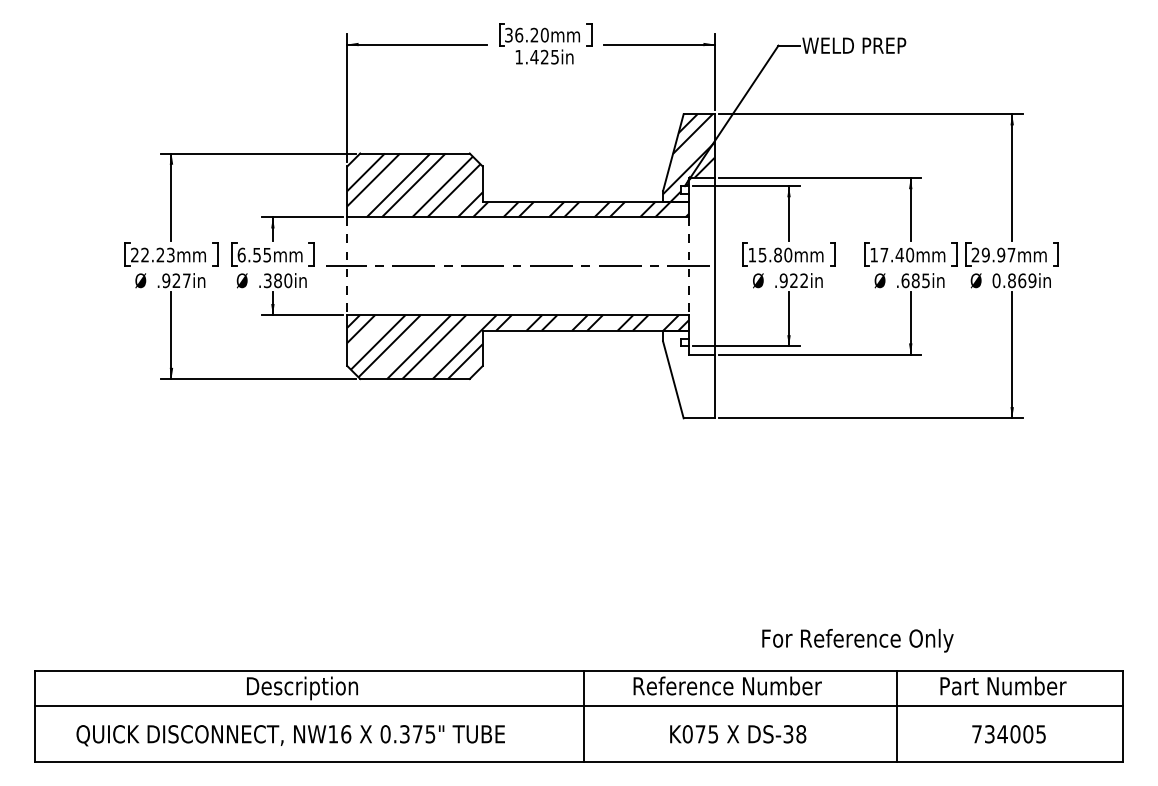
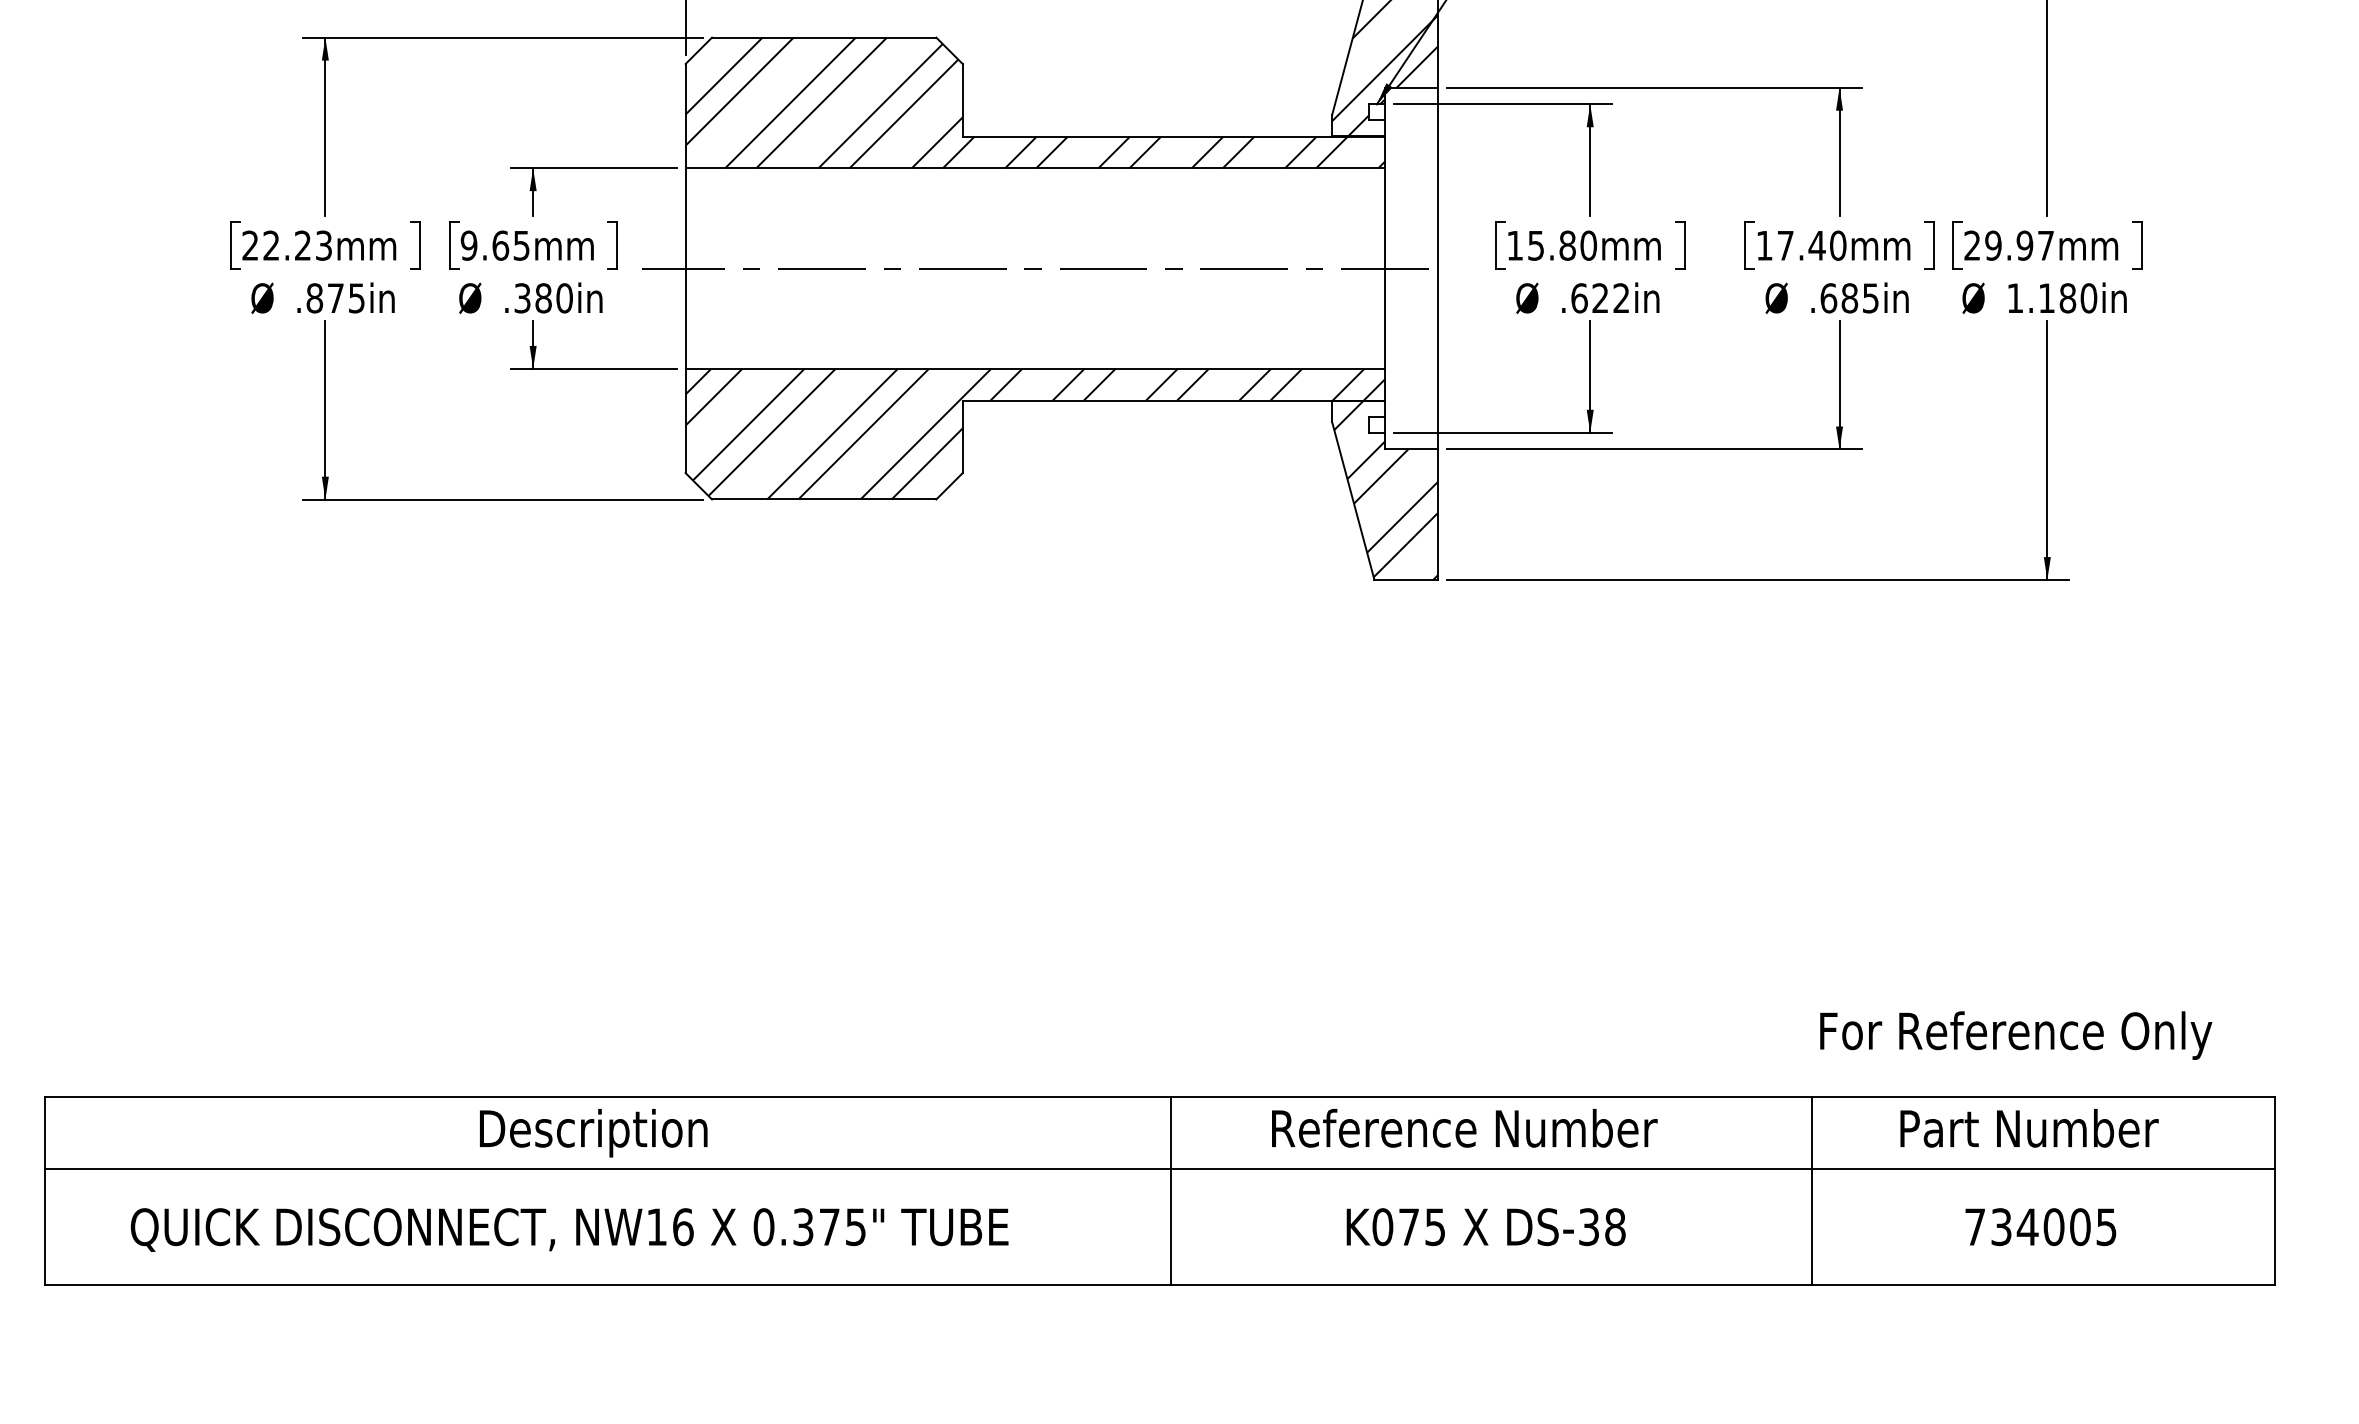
text: (249, 254) -> (485, 244), 6.55mm -> 9.65mm
line: (347, 266) -> (685, 269), dashed -> solid
line: (688, 266) -> (1384, 269), dashed -> solid
text: (176, 280) -> (335, 297), .927in -> .875in
text: (783, 280) -> (1578, 297), .922in -> .622in
text: (1014, 280) -> (2052, 297), 0.869in -> 1.180in
hatch: (689, 374) -> (1386, 490), added
text: (857, 640) -> (2015, 1035), moved

